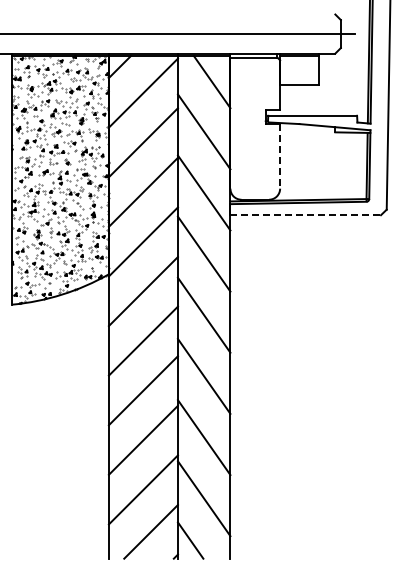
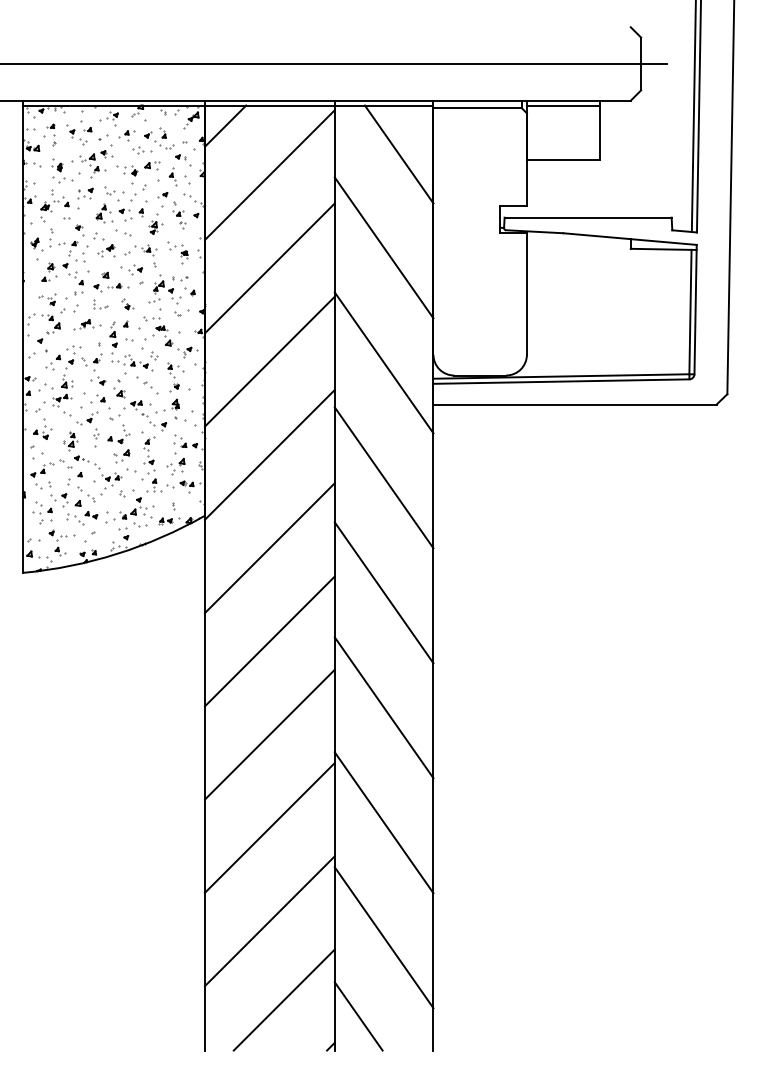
line: (280, 156) -> (527, 294), dashed -> solid
line: (306, 215) -> (576, 405), dashed -> solid

